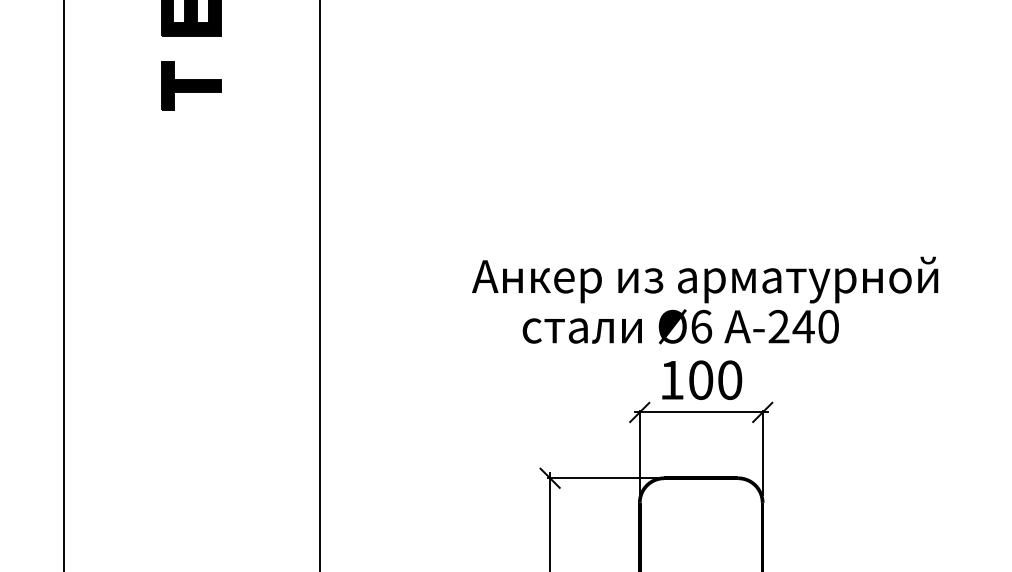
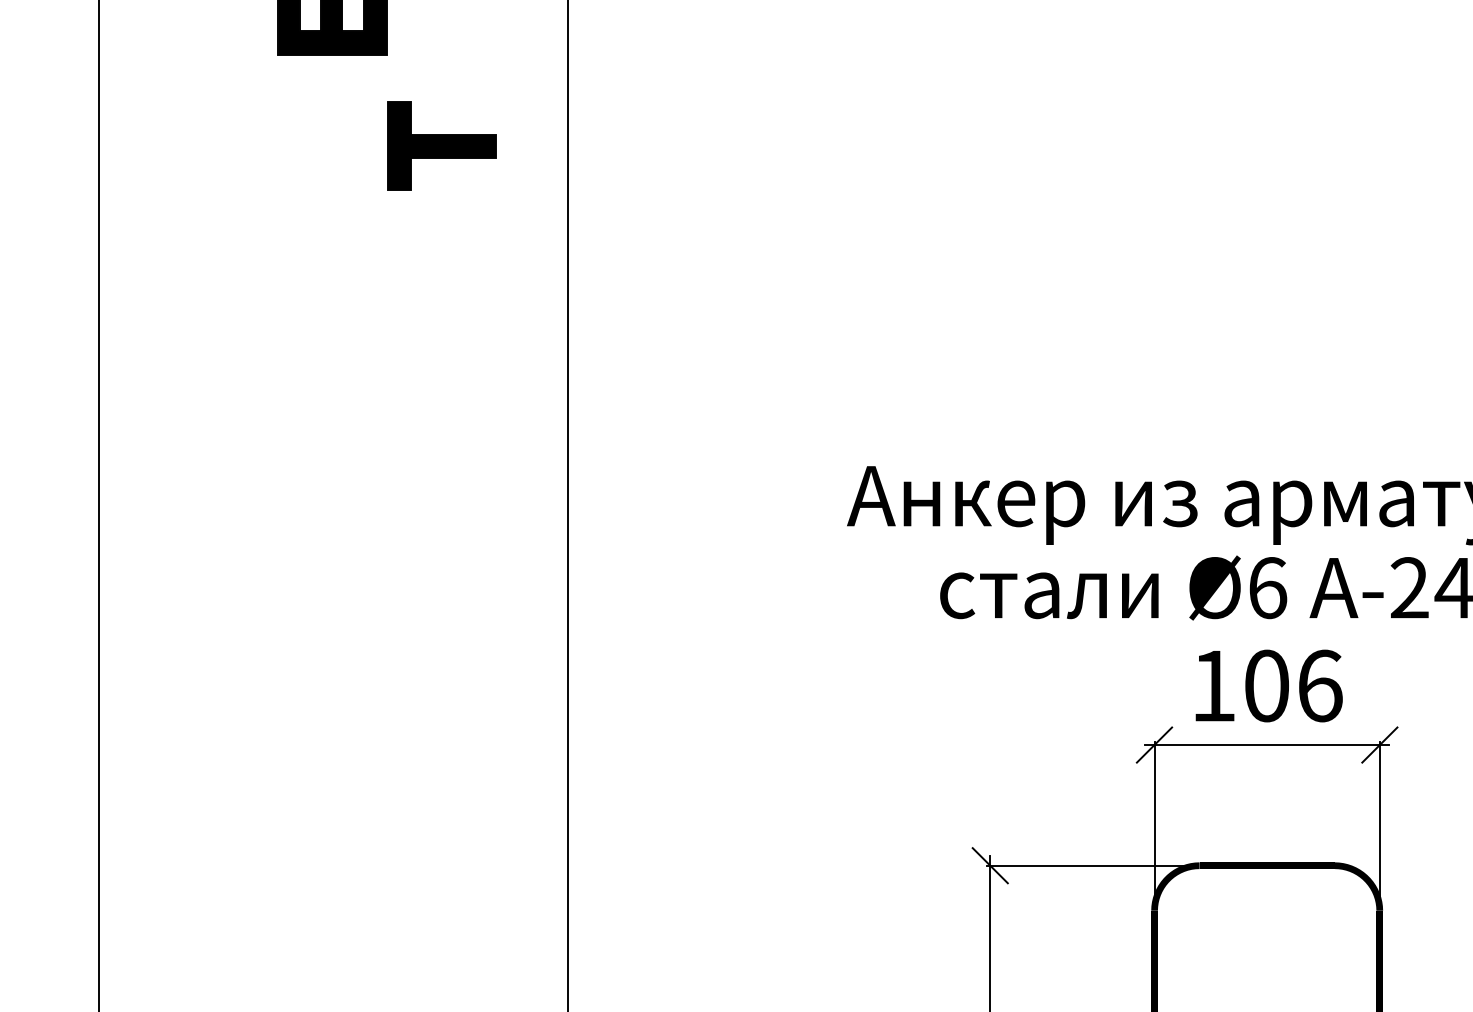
part: (191, 85) -> (442, 145), moved
text: (730, 379) -> (1320, 684), 100 -> 106

